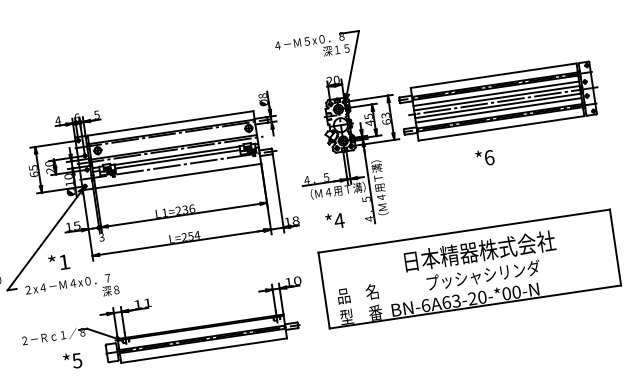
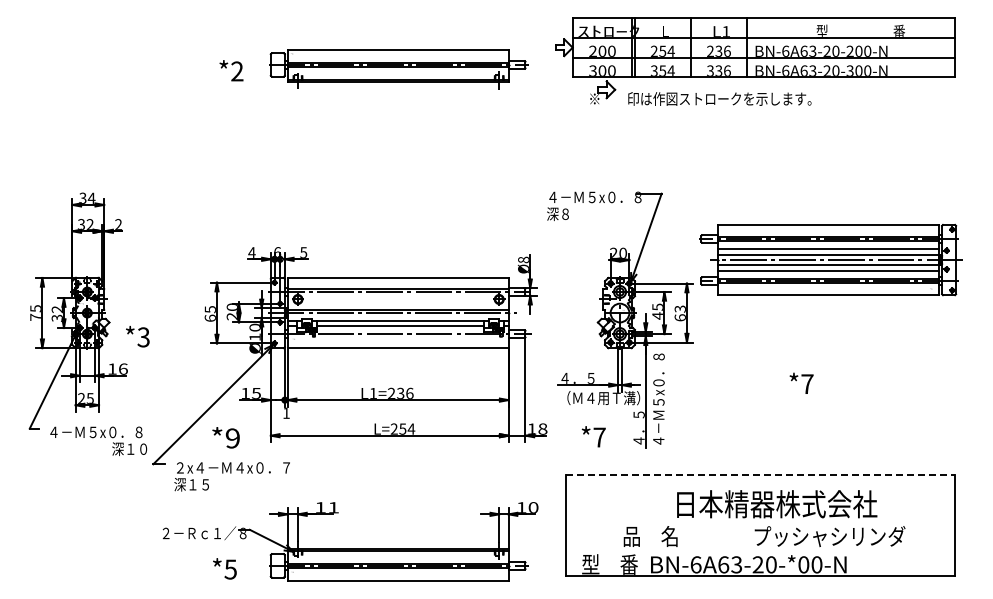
text: (312, 53) -> (596, 214), 深１５ -> 深８
part: (498, 101) -> (830, 259), moved
text: (489, 158) -> (807, 384), *6 -> *7
text: (379, 185) -> (658, 398), （Ｍ４用Ｔ溝） -> ４－Ｍ５x０．８
text: (339, 220) -> (599, 437), *4 -> *7
line: (464, 231) -> (760, 475), solid -> dashed
text: (100, 236) -> (285, 412), 3 -> 1
text: (64, 262) -> (232, 438), *1 -> *9
text: (483, 275) -> (829, 536), moved
text: (357, 293) -> (650, 536), moved
text: (72, 296) -> (236, 484), 深８ -> 深１５

